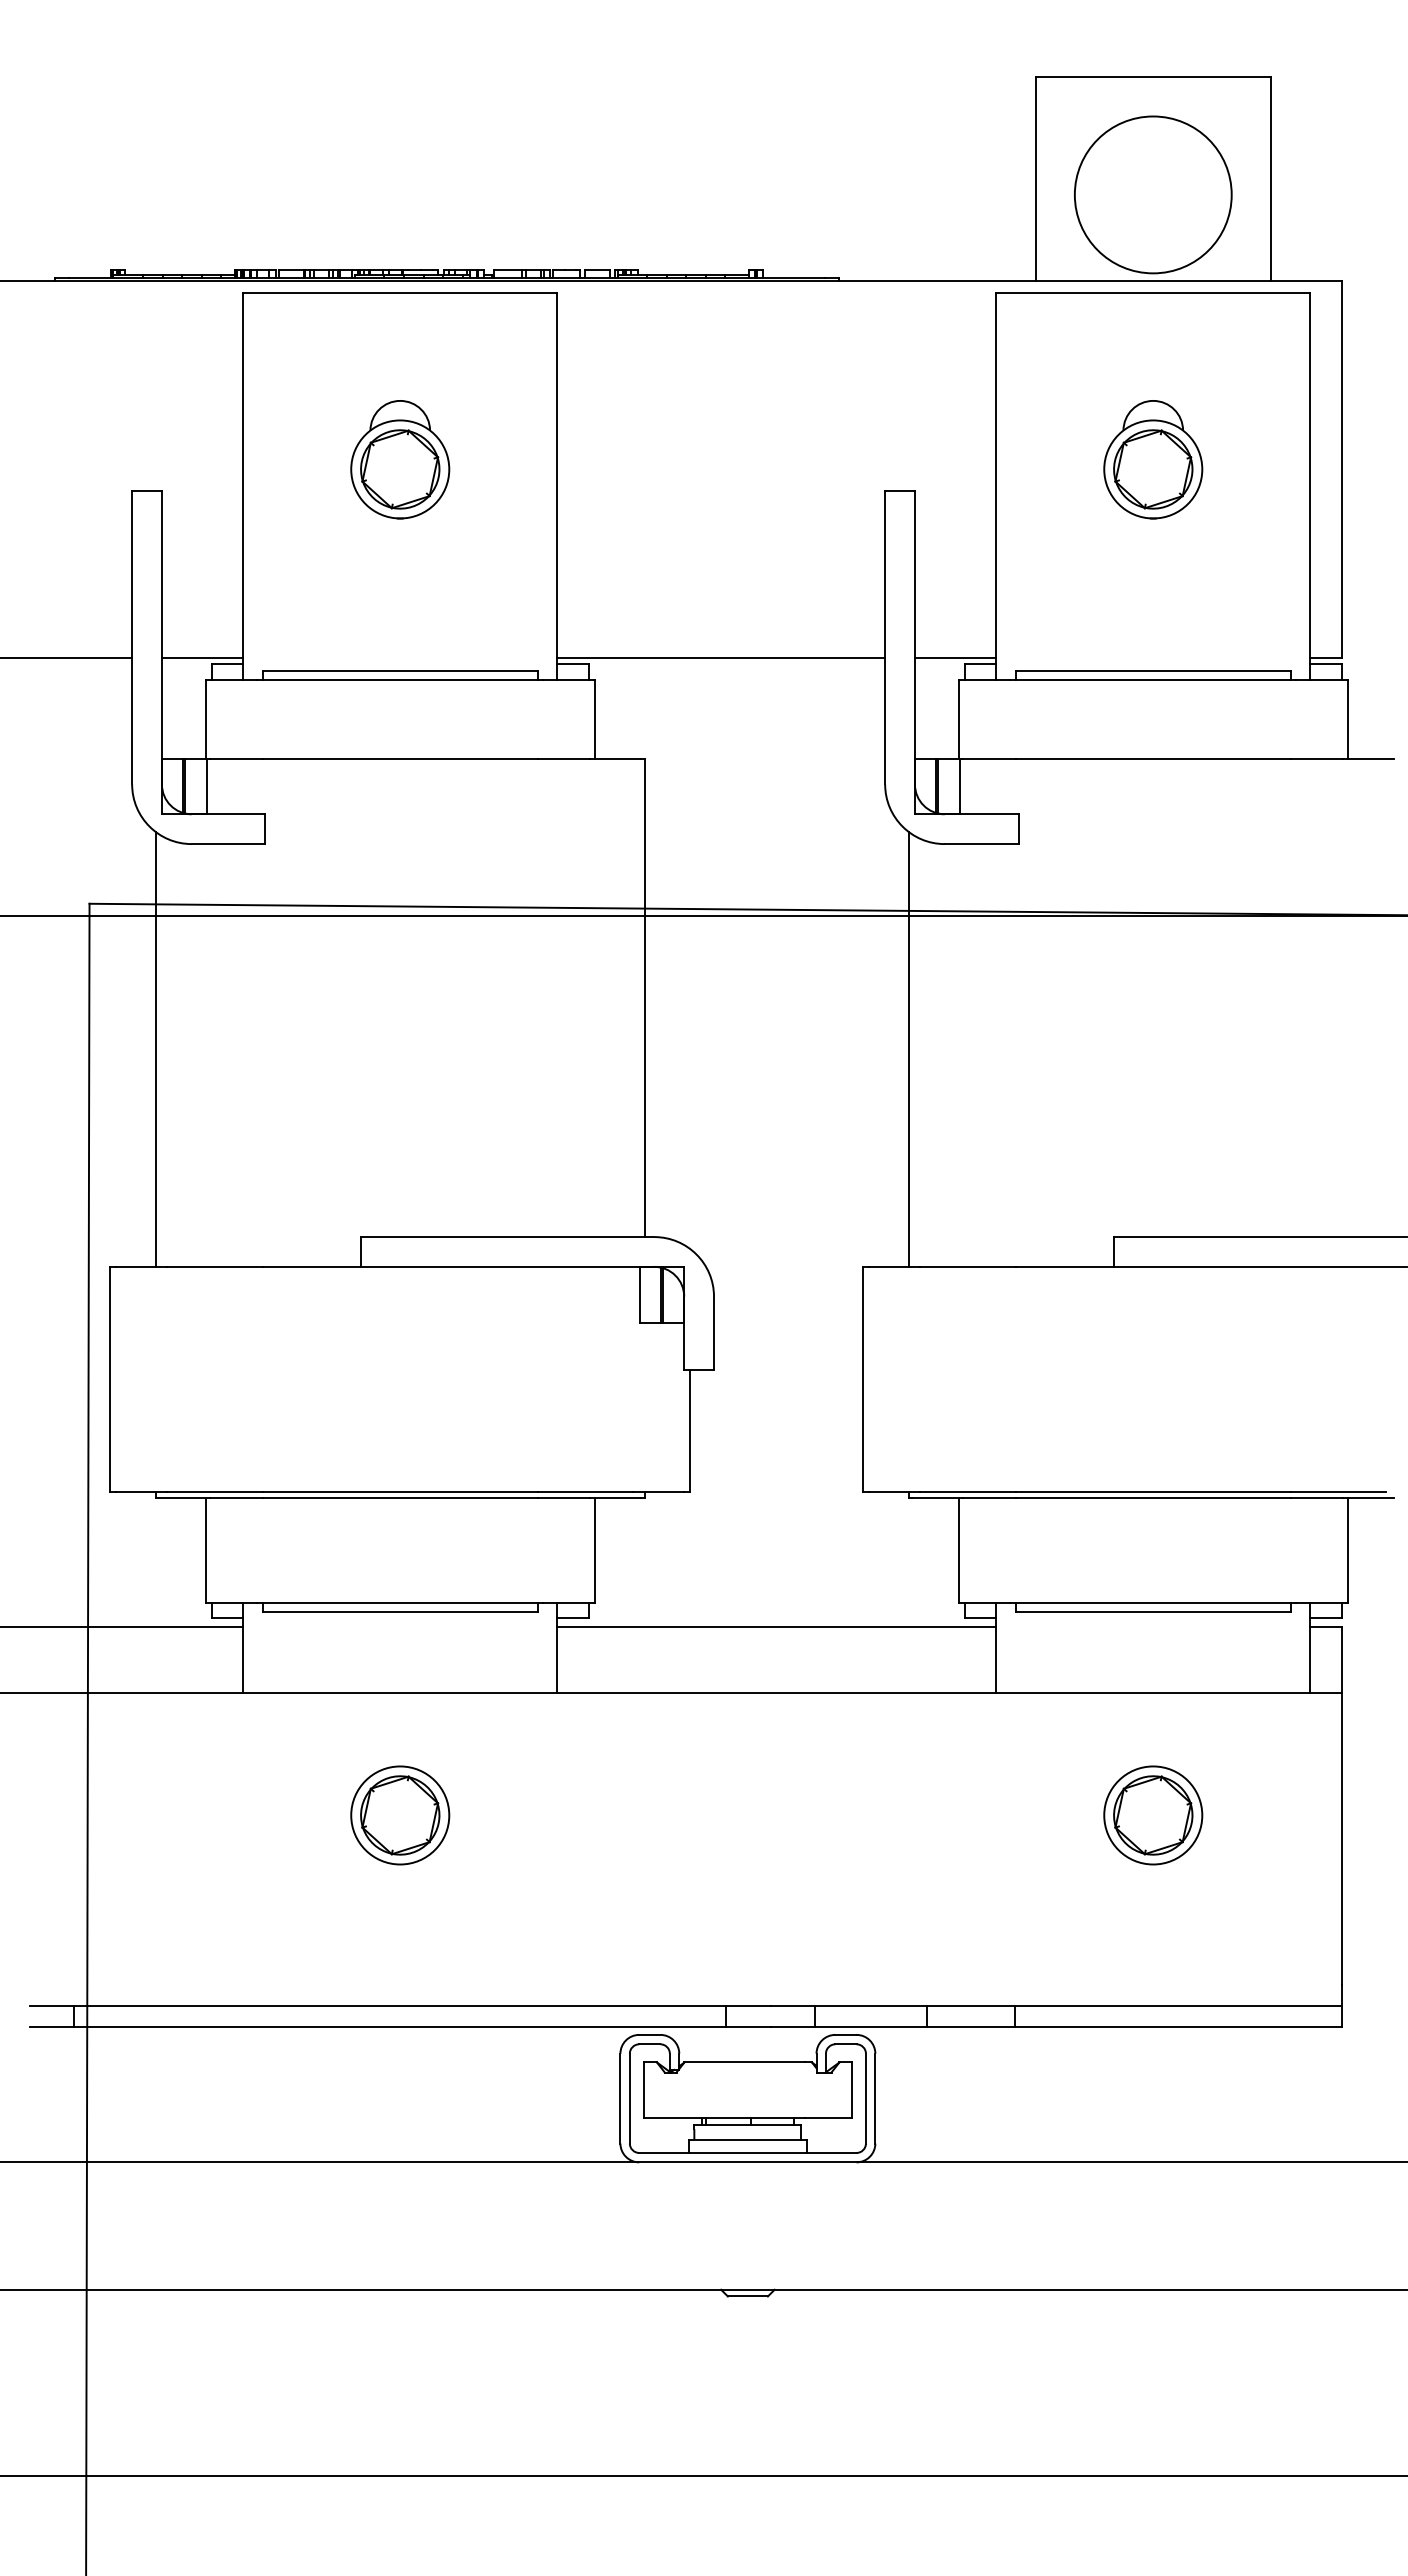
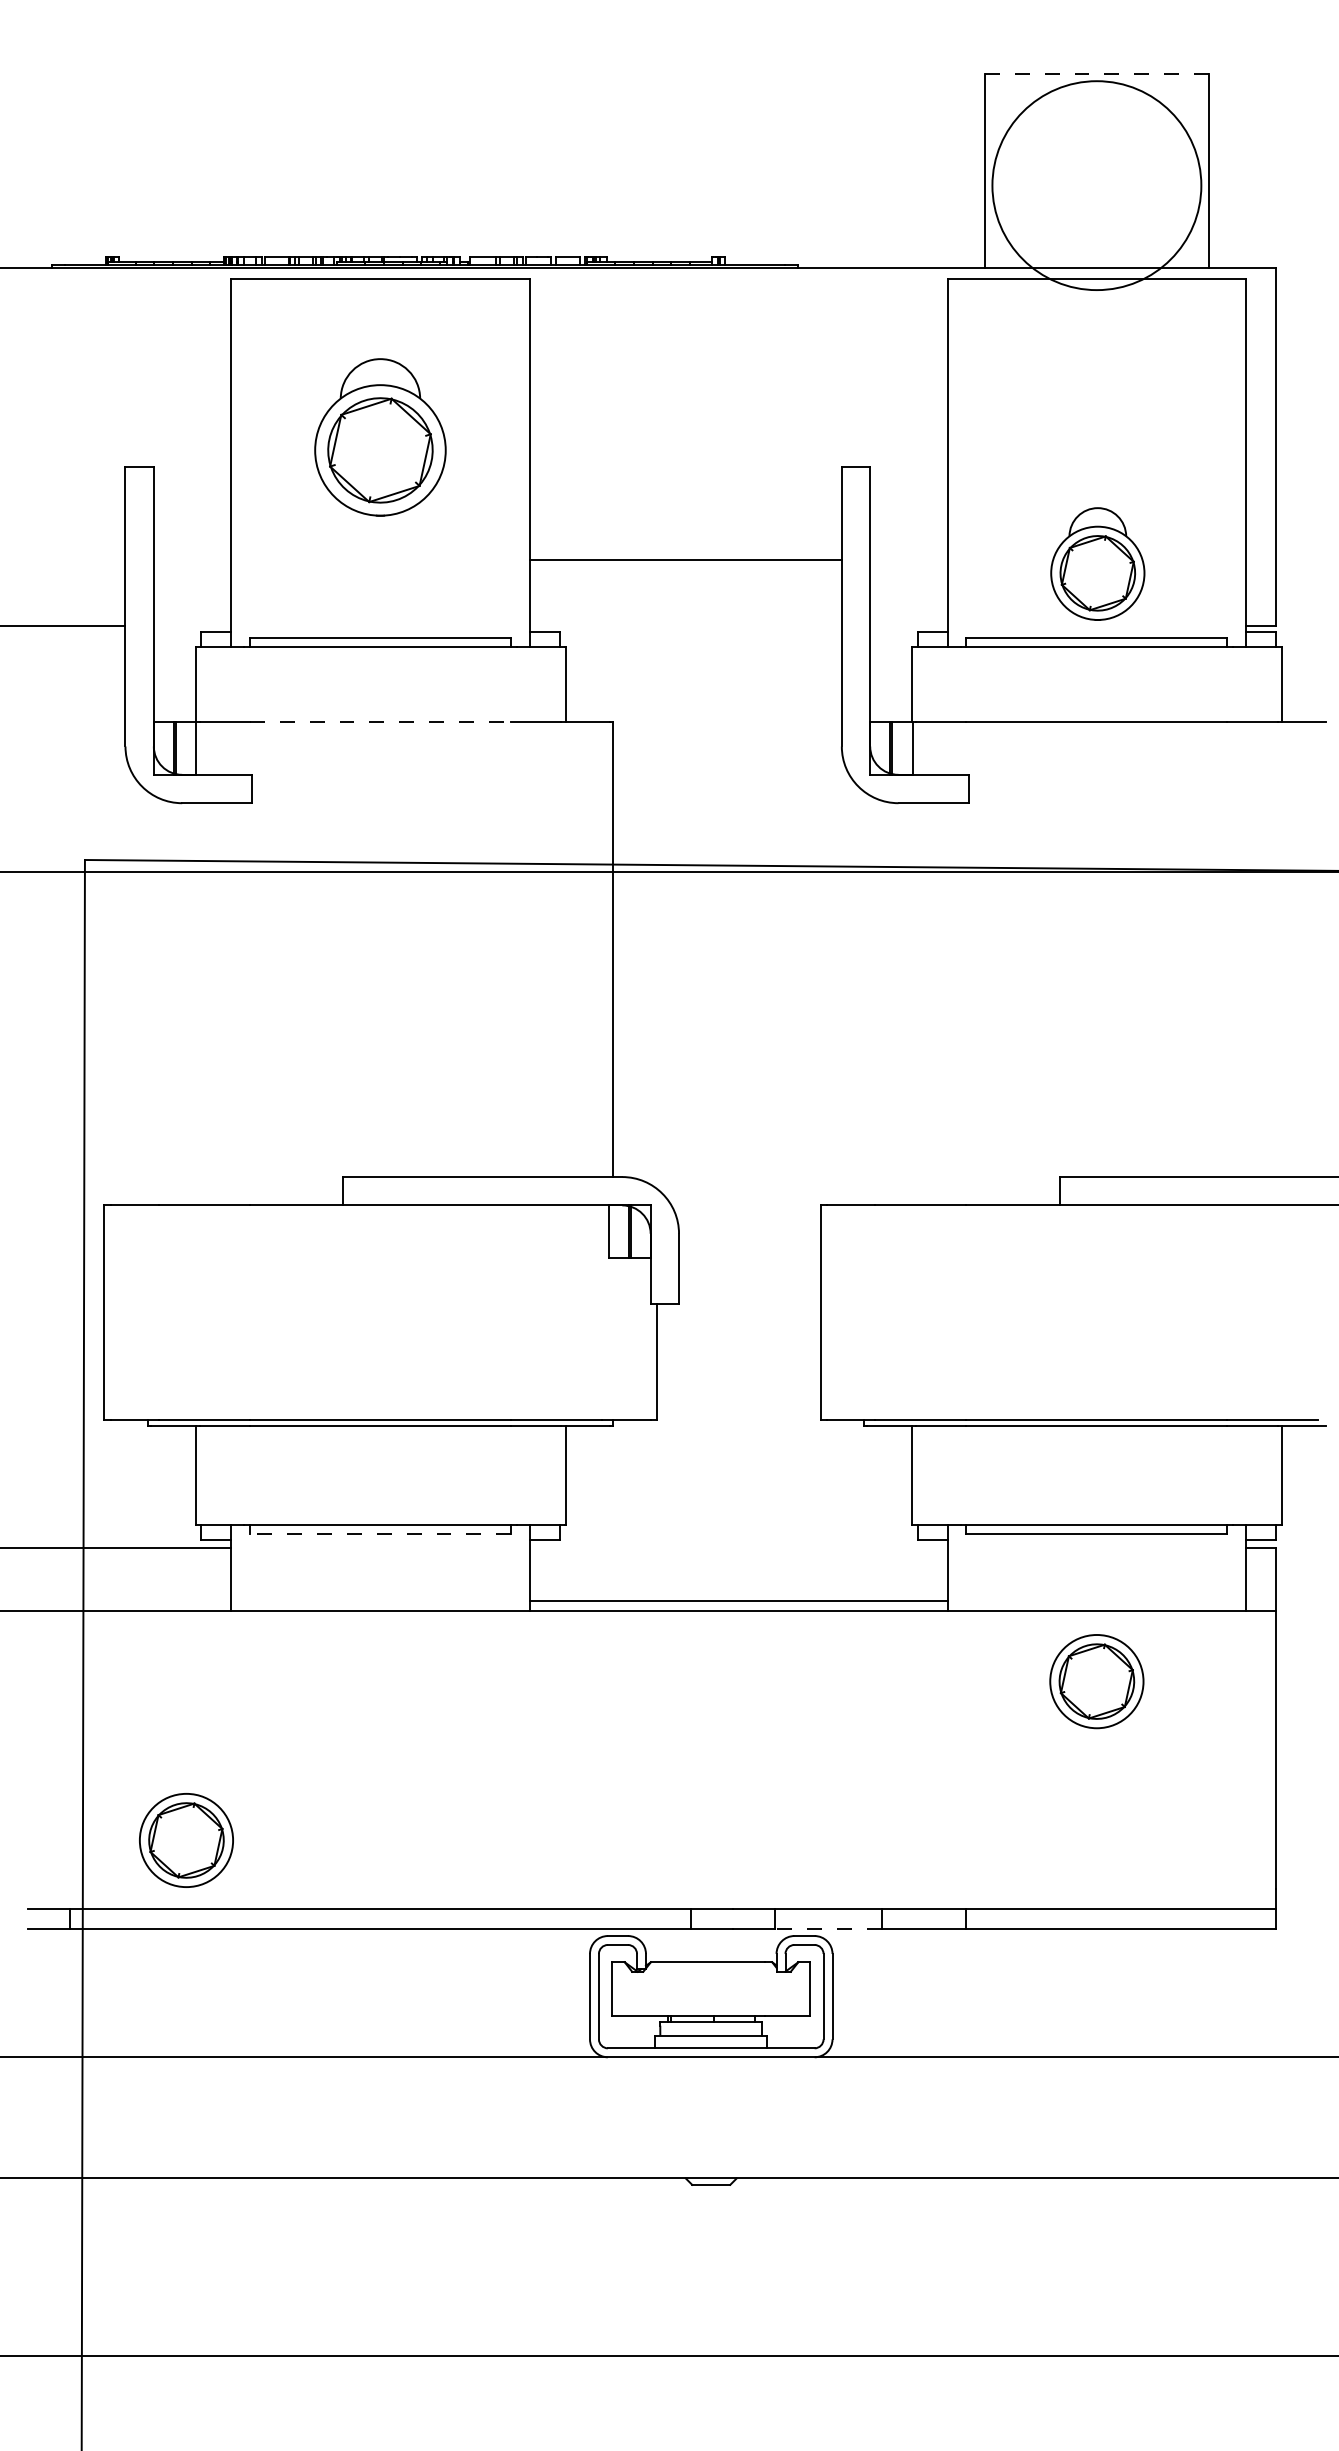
line: (1153, 77) -> (1097, 73), solid -> dashed
circle: (1152, 194) -> (1096, 185), size x1.4
part: (400, 459) -> (380, 437), size x1.4
part: (1153, 459) -> (1098, 563), moved
line: (202, 657) -> (192, 625), removed
line: (721, 657) -> (686, 560), moved
line: (955, 657) -> (908, 625), removed
line: (400, 758) -> (380, 721), solid -> dashed
line: (155, 1048) -> (147, 997), removed
line: (908, 1048) -> (864, 997), removed
line: (399, 1612) -> (379, 1534), solid -> dashed
line: (776, 1627) -> (738, 1601), moved
part: (400, 1815) -> (186, 1840), moved
part: (1153, 1815) -> (1097, 1681), moved
line: (870, 2027) -> (827, 1928), solid -> dashed

